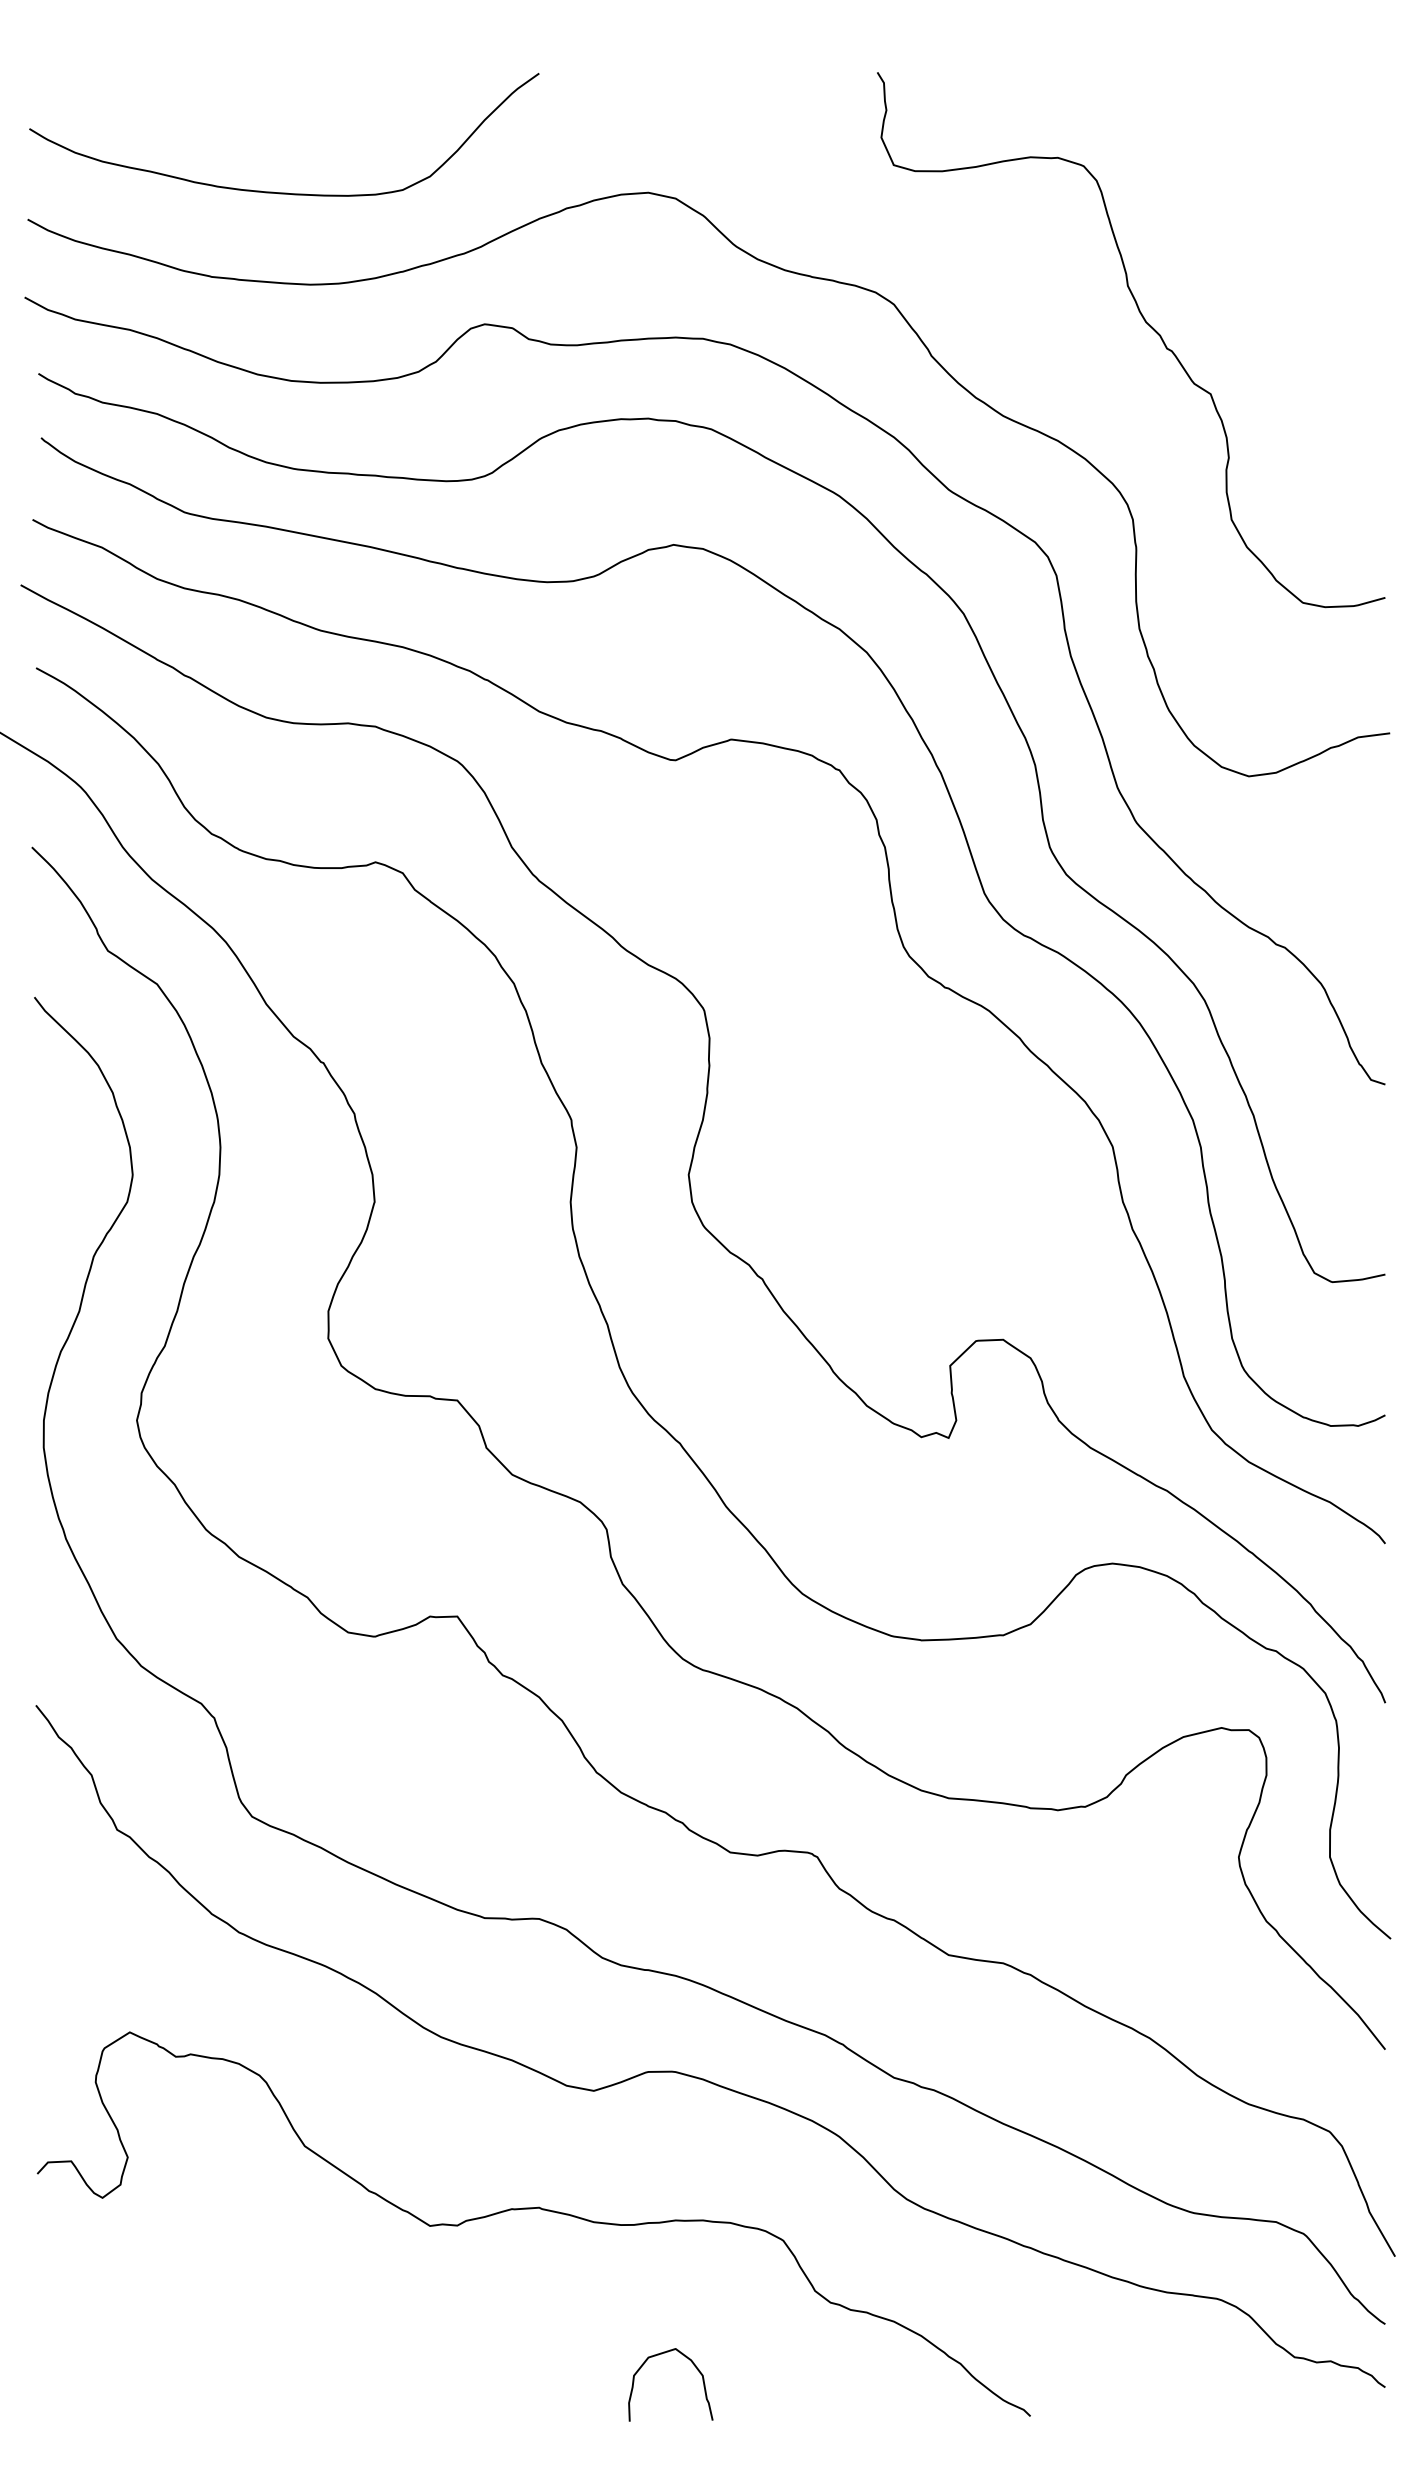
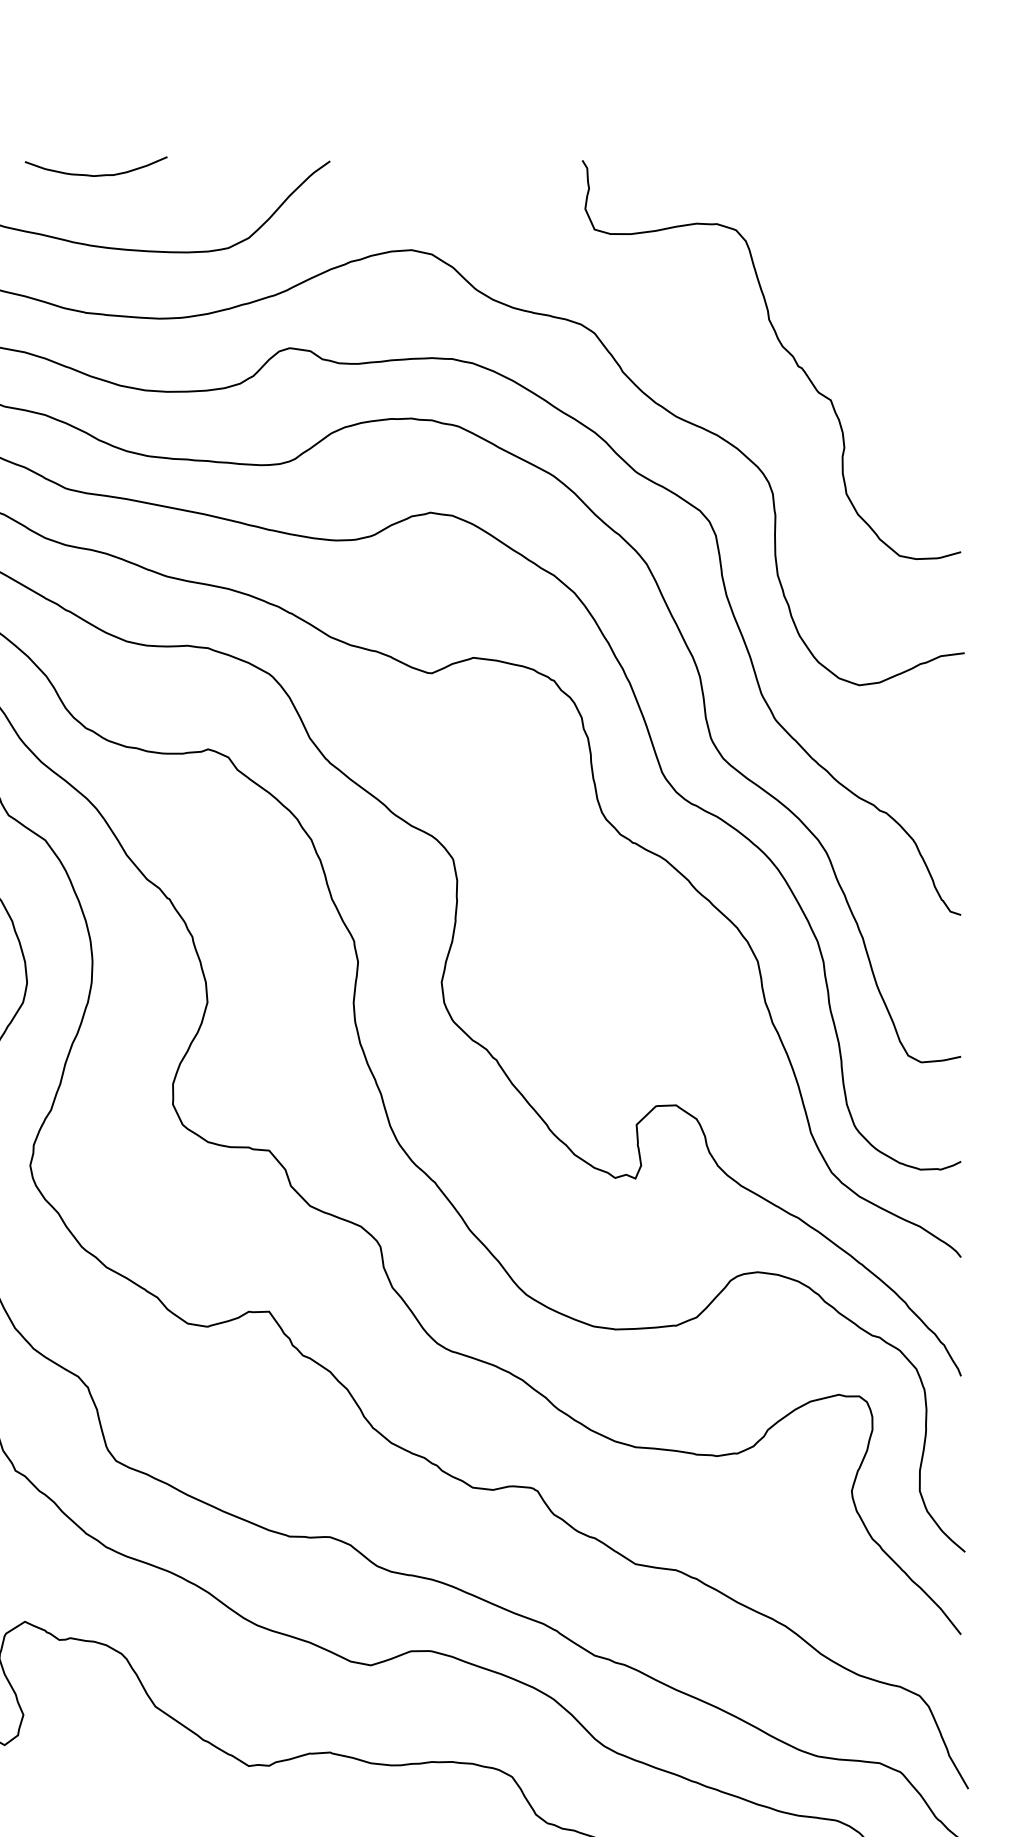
curve: (225, 92) -> (96, 175), added

